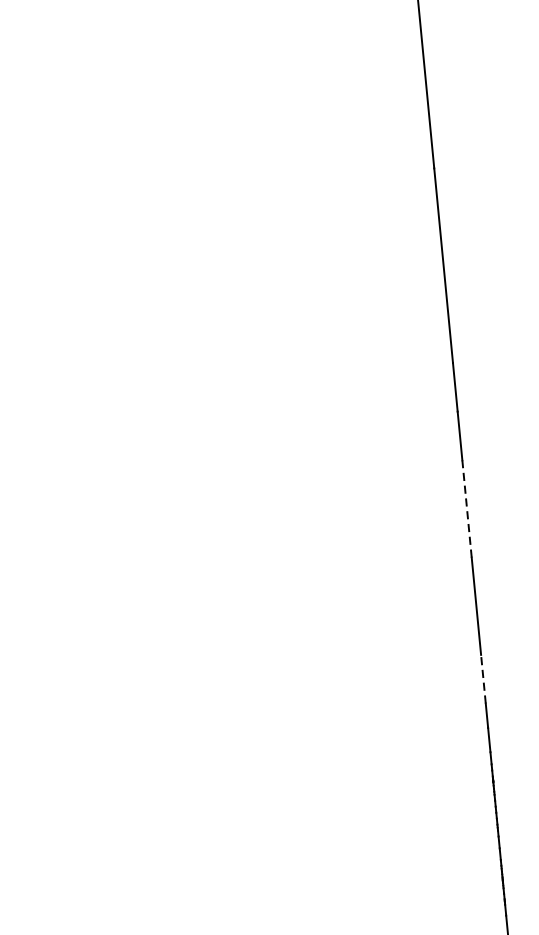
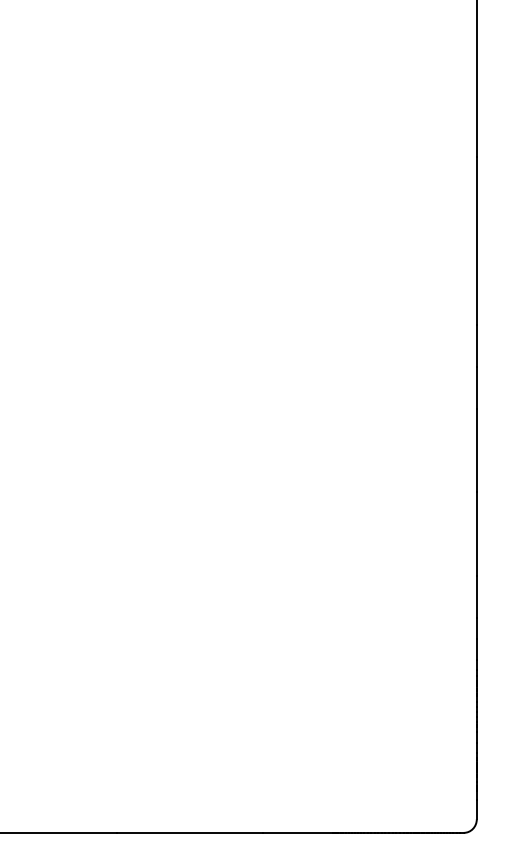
line: (466, 509) -> (476, 450), dashed -> solid
line: (483, 678) -> (476, 596), dashed -> solid

